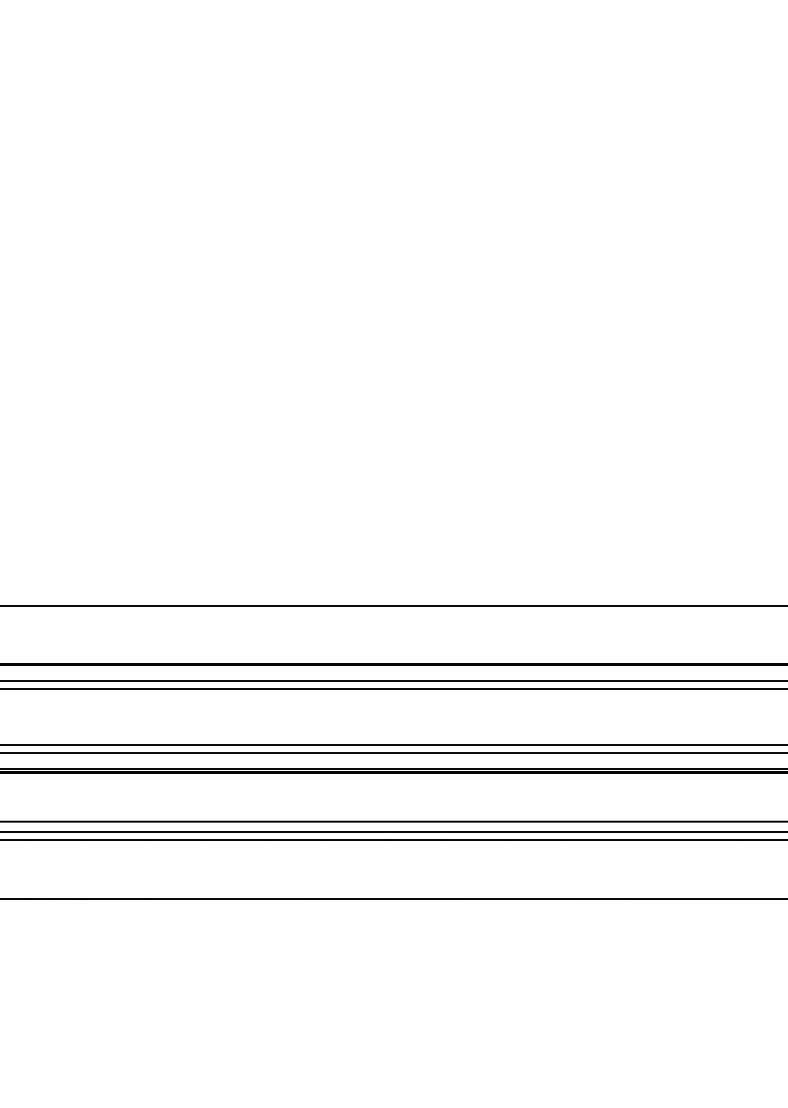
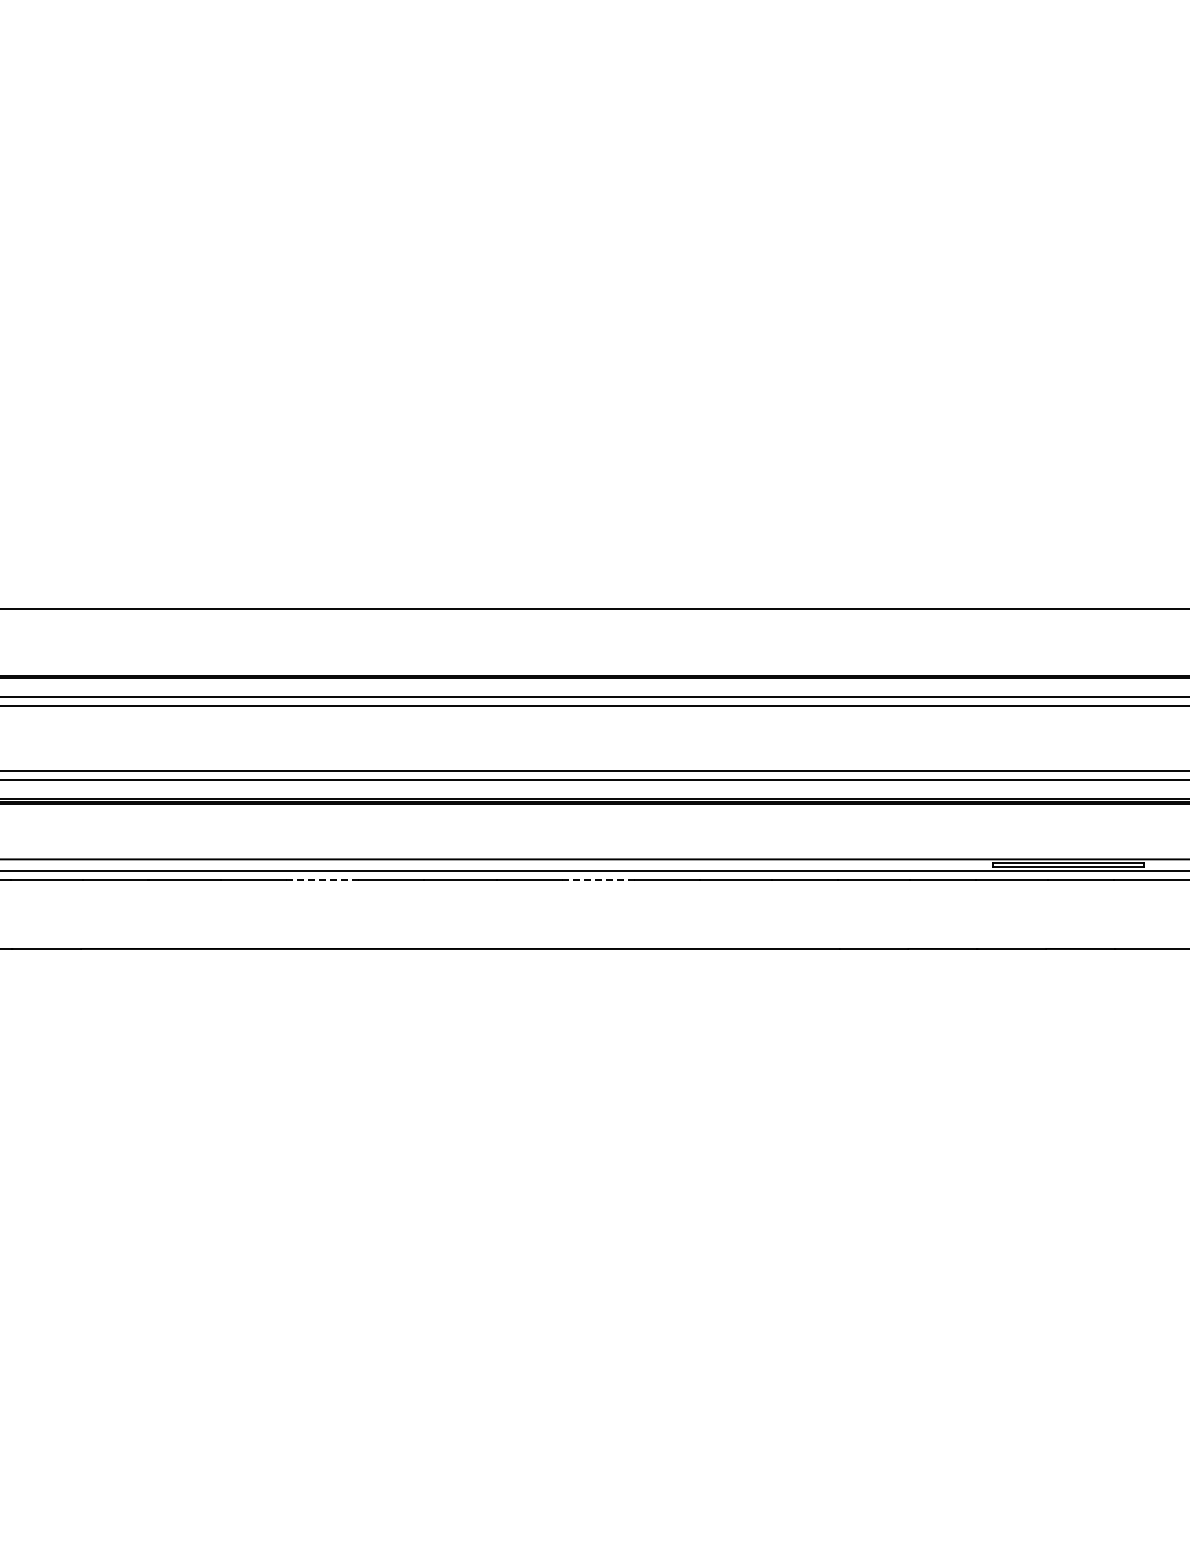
line: (355, 839) -> (323, 880), solid -> dashed
line: (592, 839) -> (598, 880), solid -> dashed

